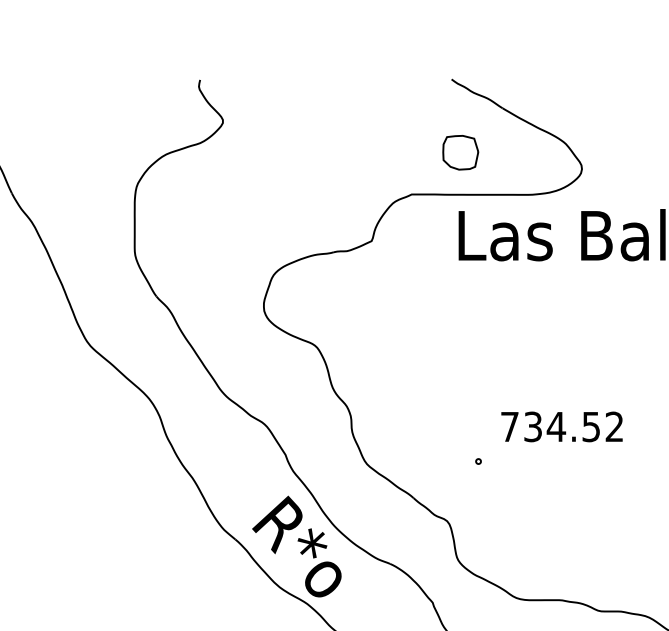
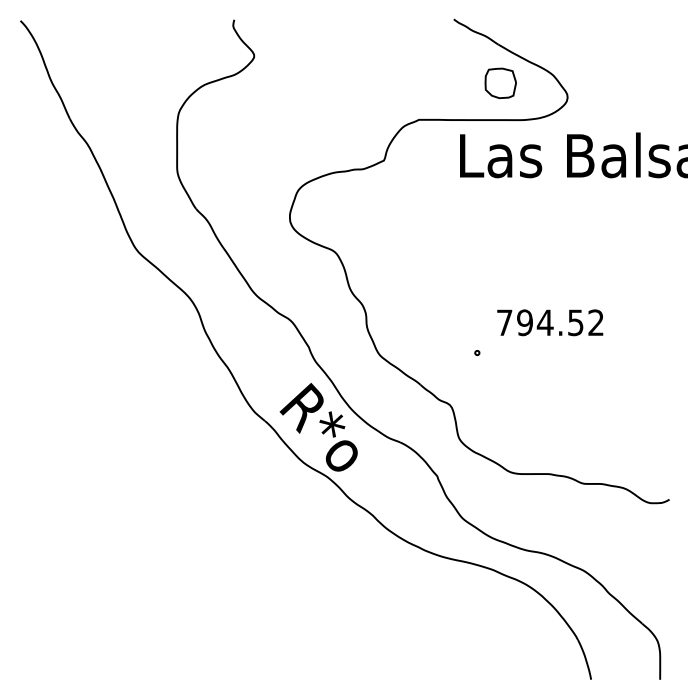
part: (460, 152) -> (500, 83), moved
text: (532, 426) -> (524, 322), 734.52 -> 794.52

